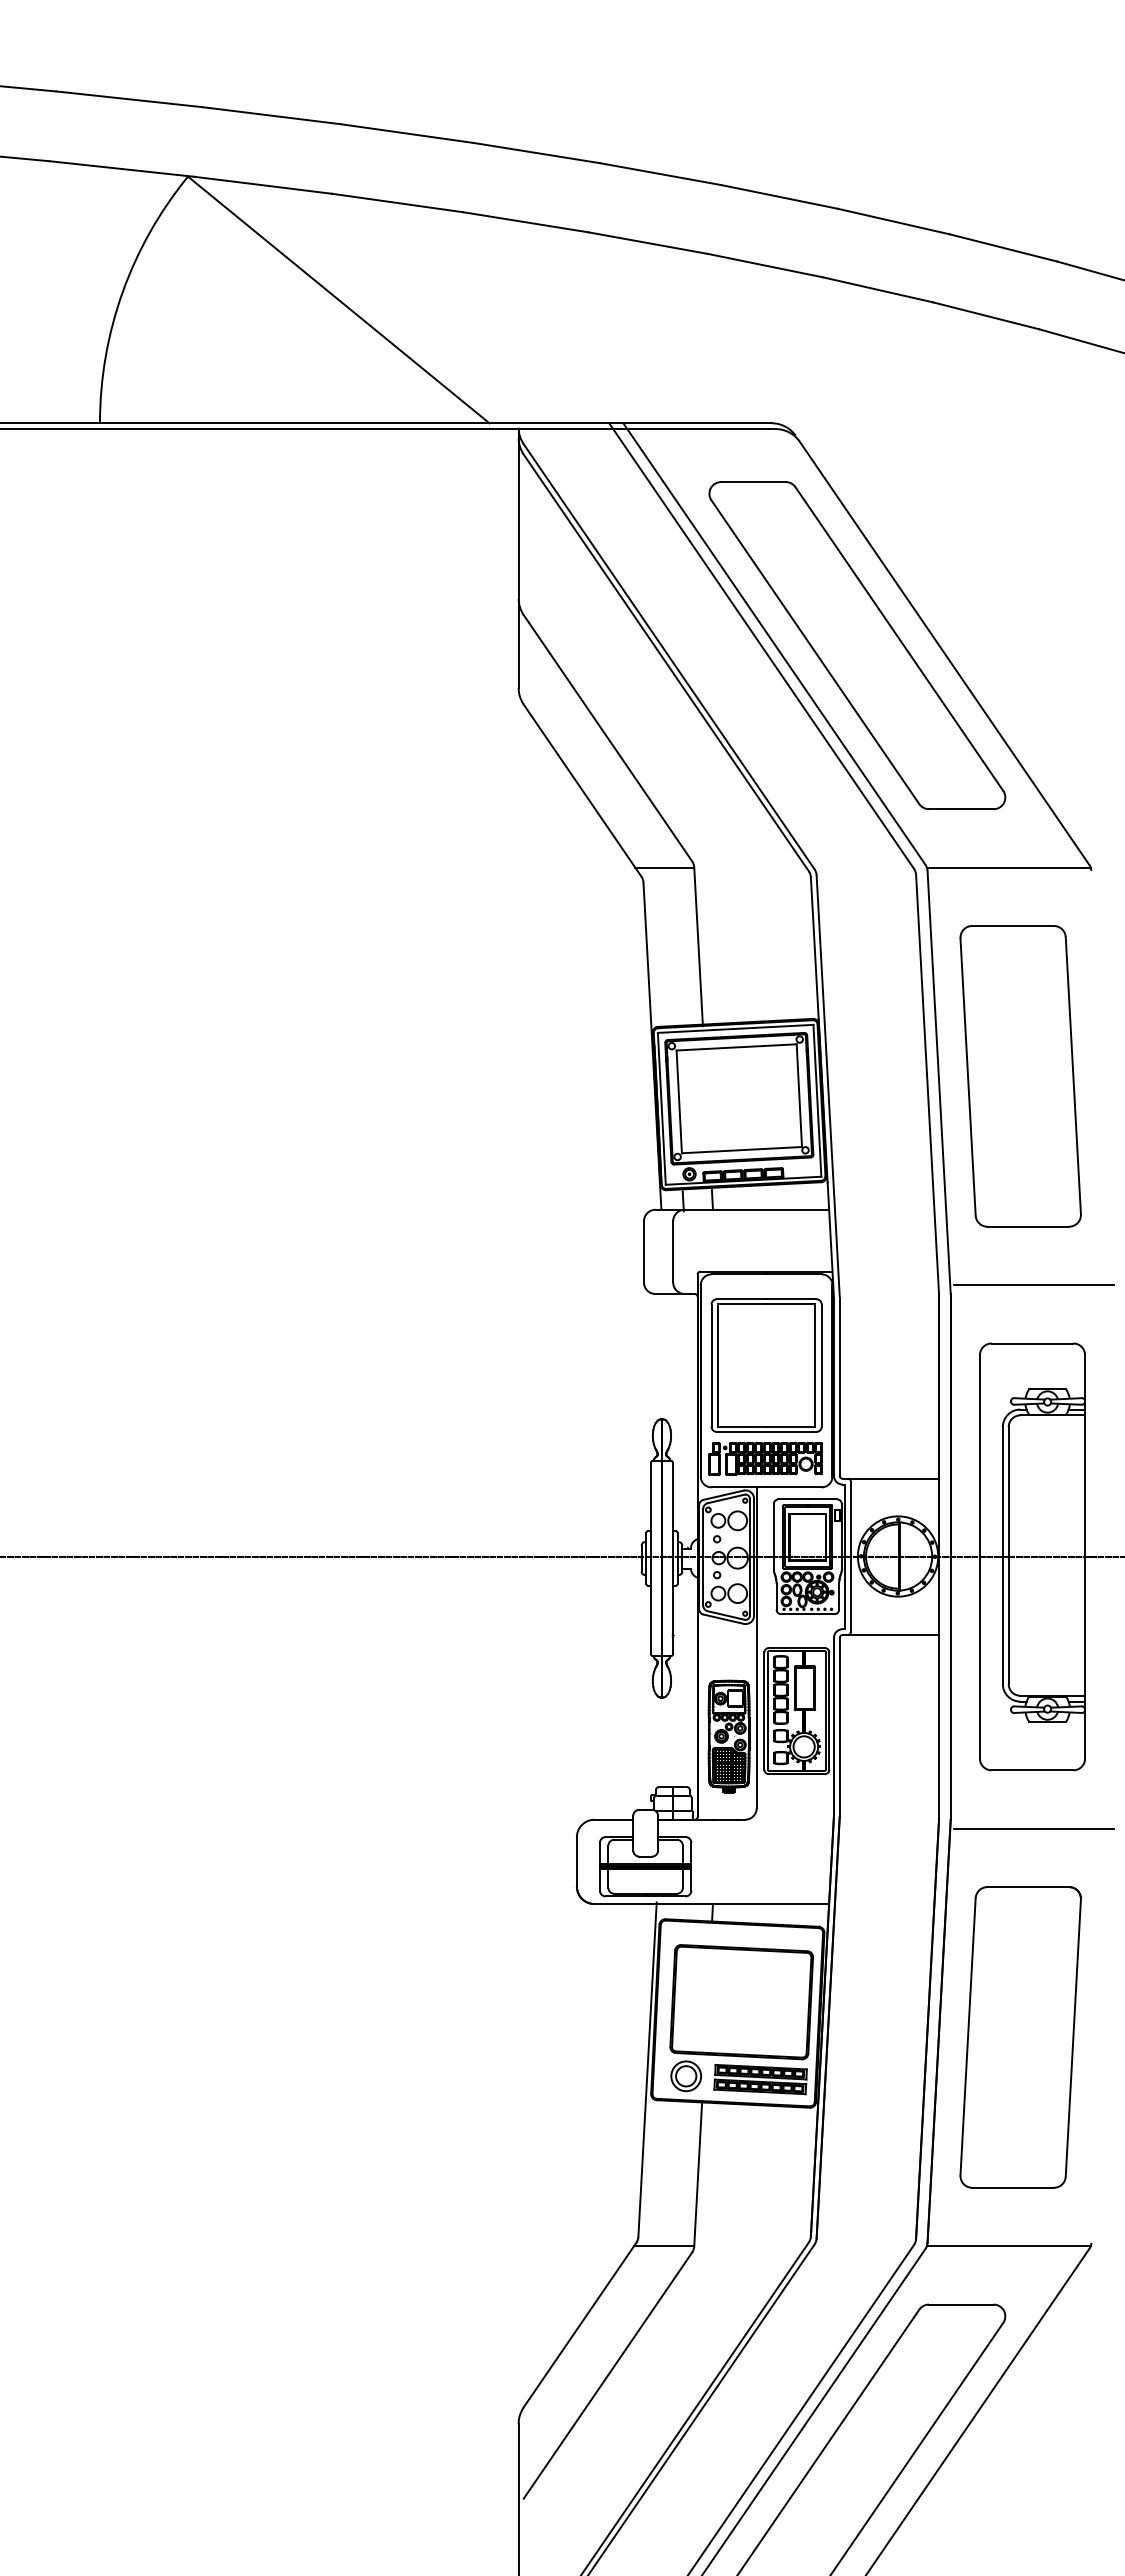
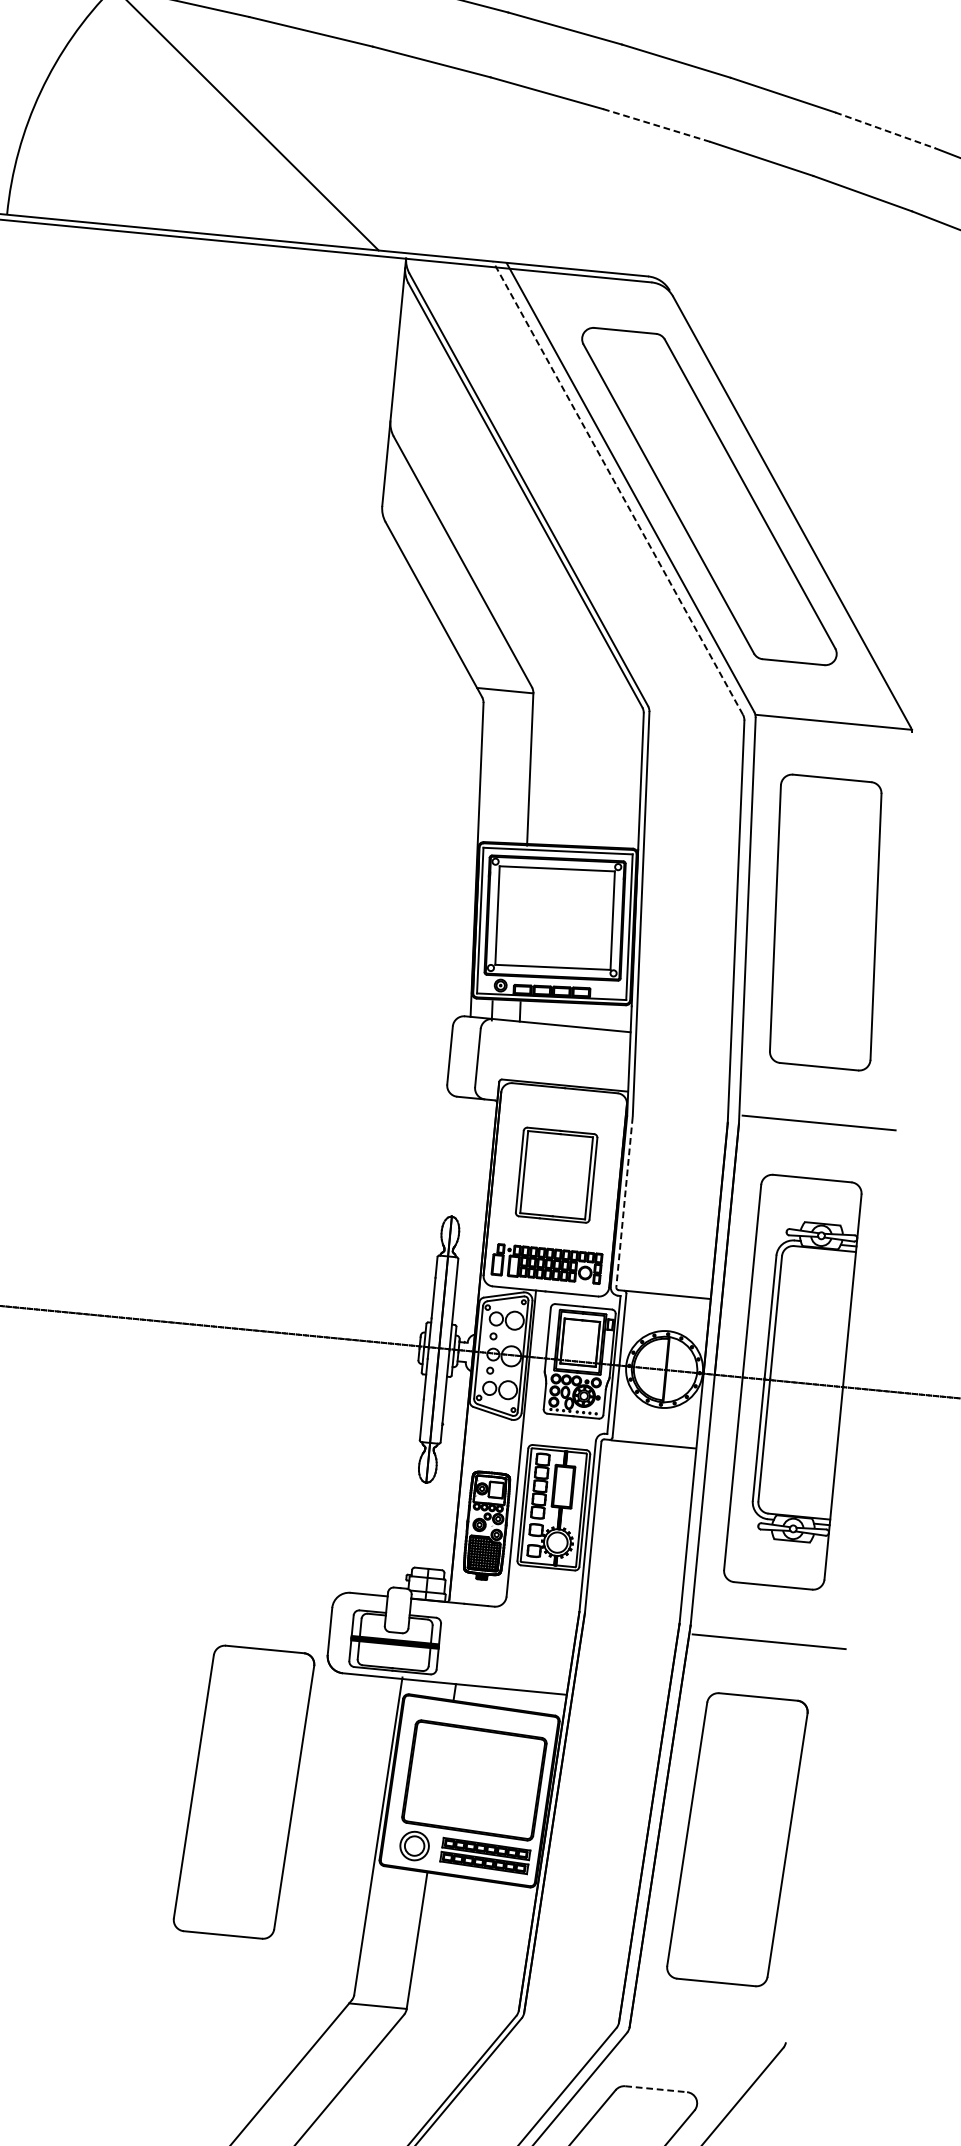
line: (1003, 247) -> (885, 130), solid -> dashed
line: (765, 265) -> (656, 125), solid -> dashed
line: (761, 646) -> (617, 488), solid -> dashed
part: (766, 1365) -> (556, 1175), size x0.7
line: (839, 1387) -> (624, 1202), solid -> dashed
part: (503, 2037) -> (243, 1792), added
line: (1009, 2246) -> (707, 2038), removed
line: (961, 2304) -> (656, 2089), solid -> dashed

